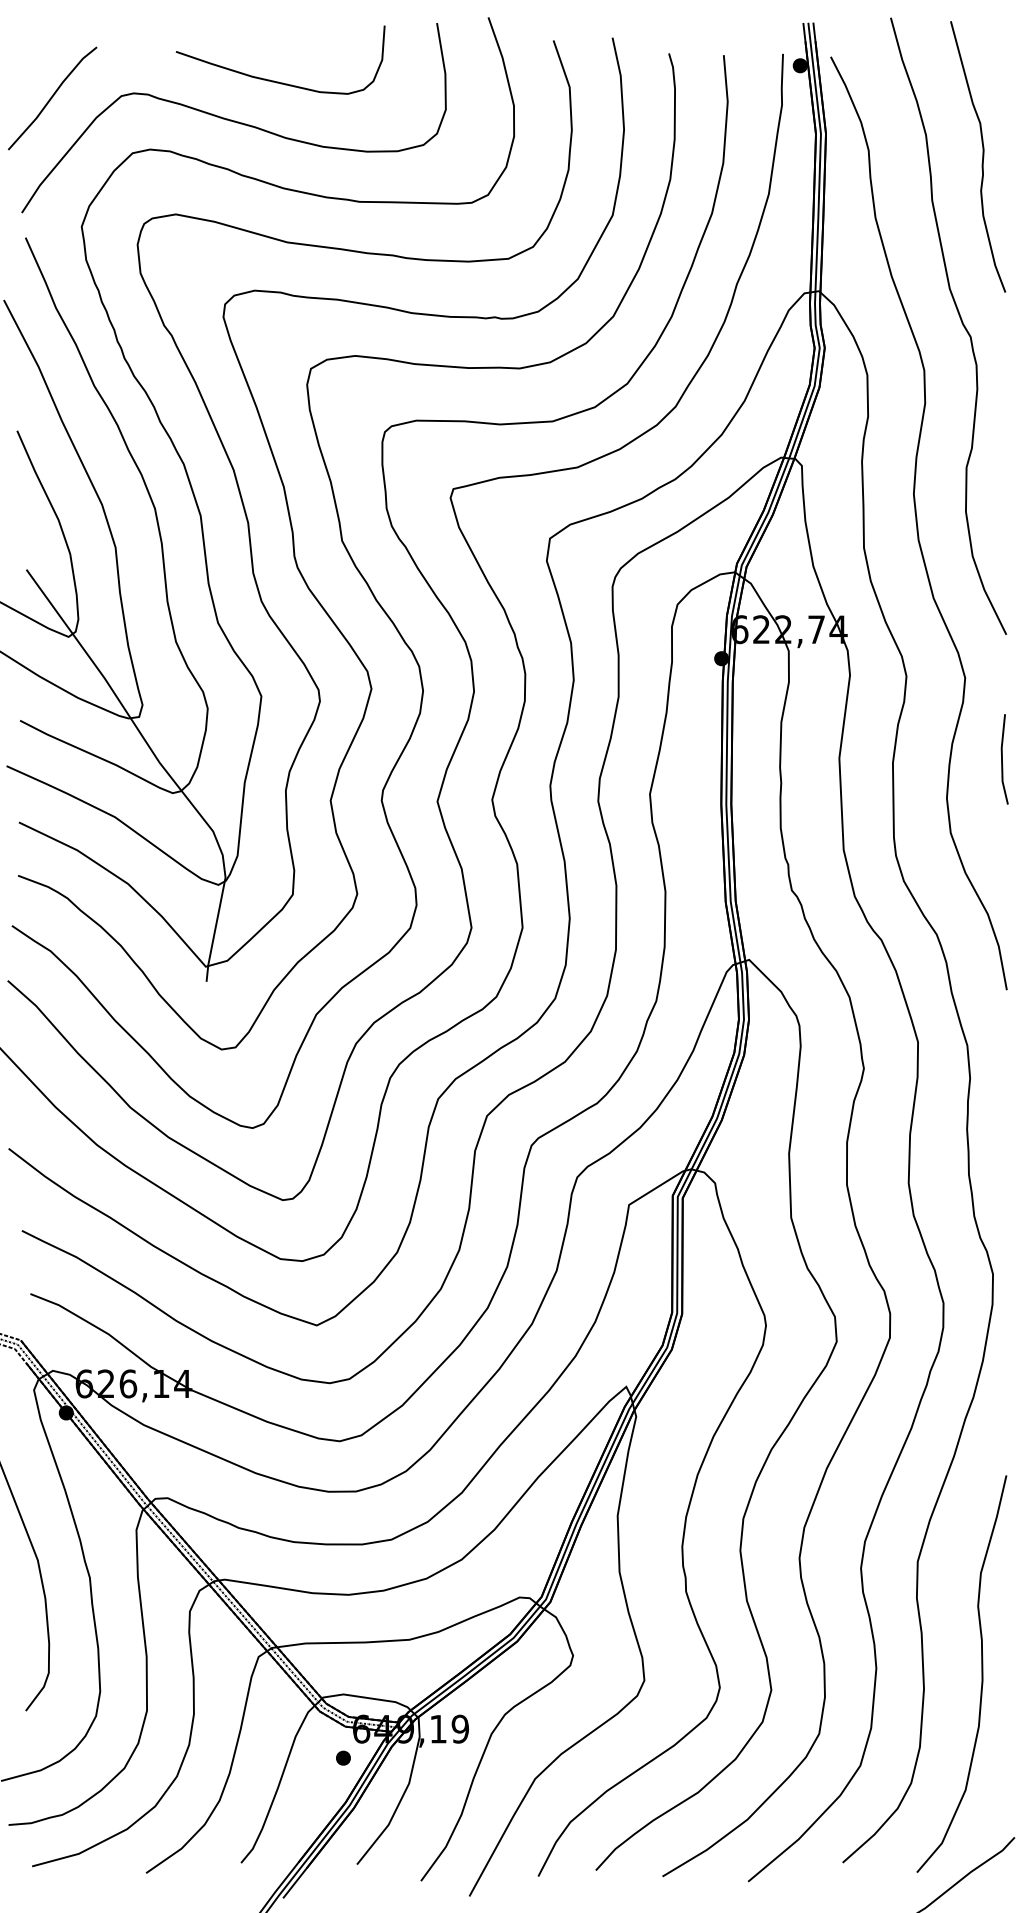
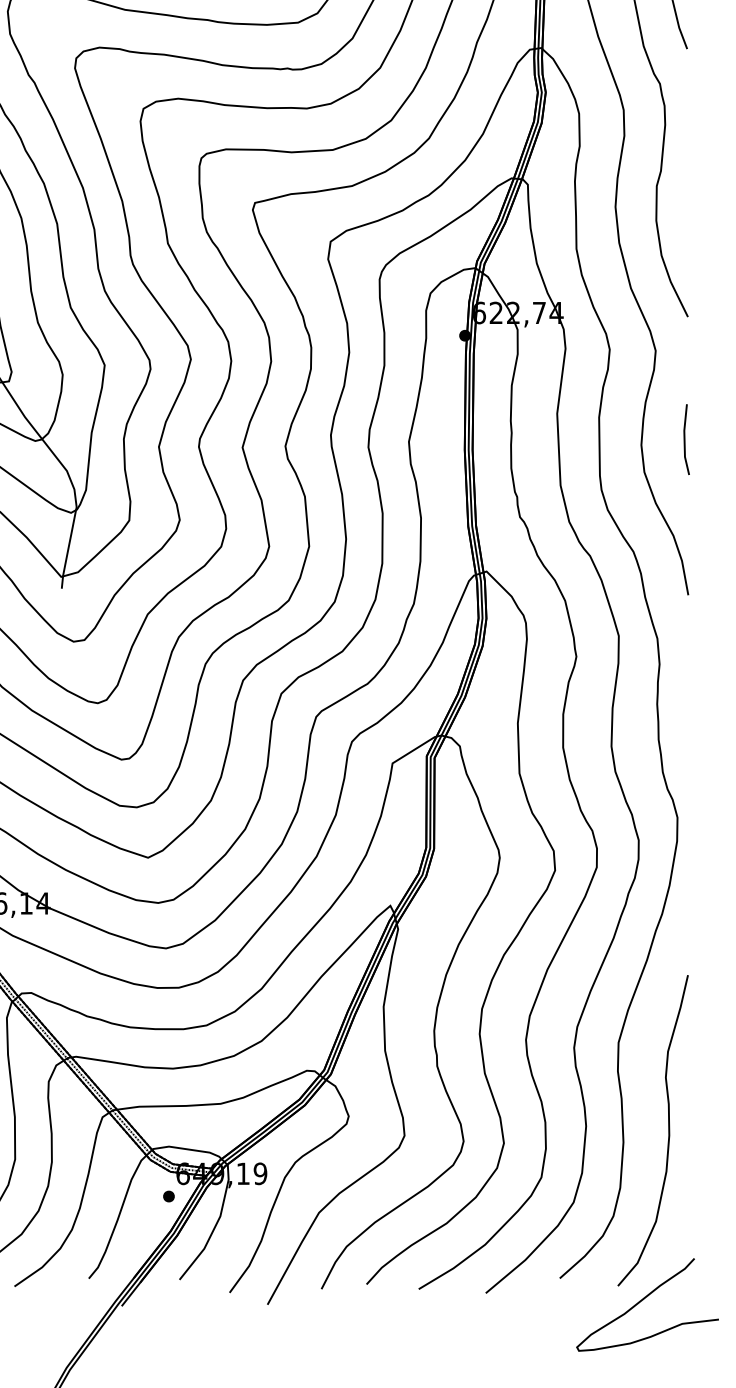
line: (1002, 759) -> (684, 439), moved

